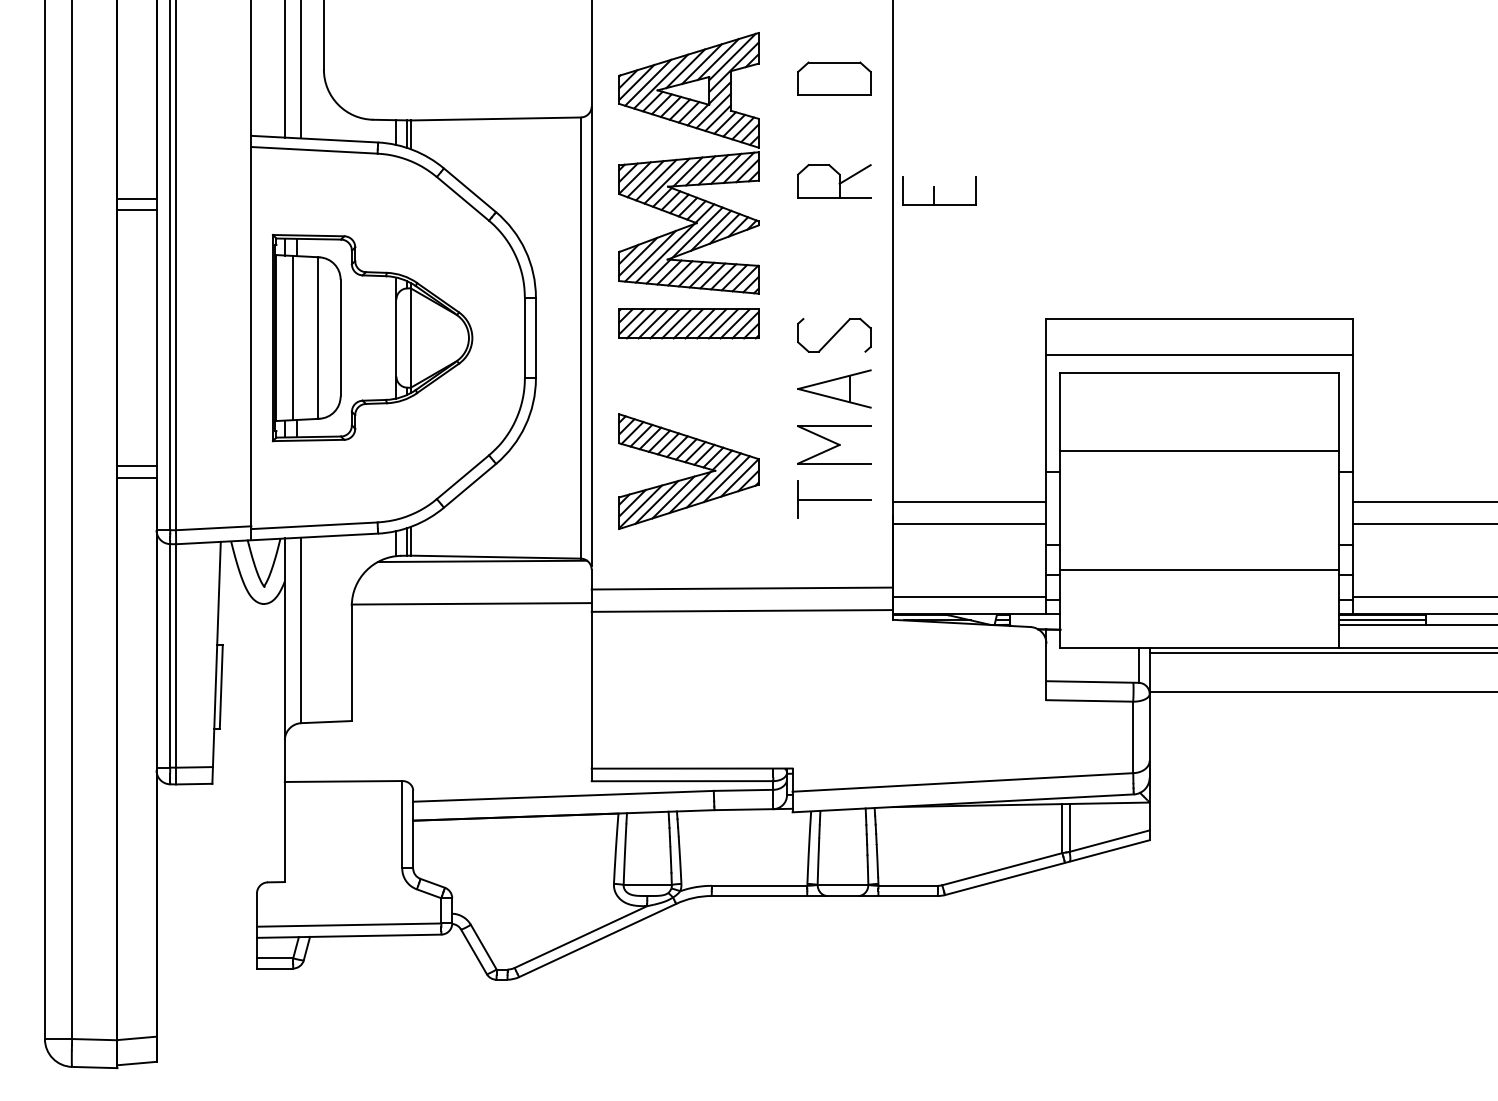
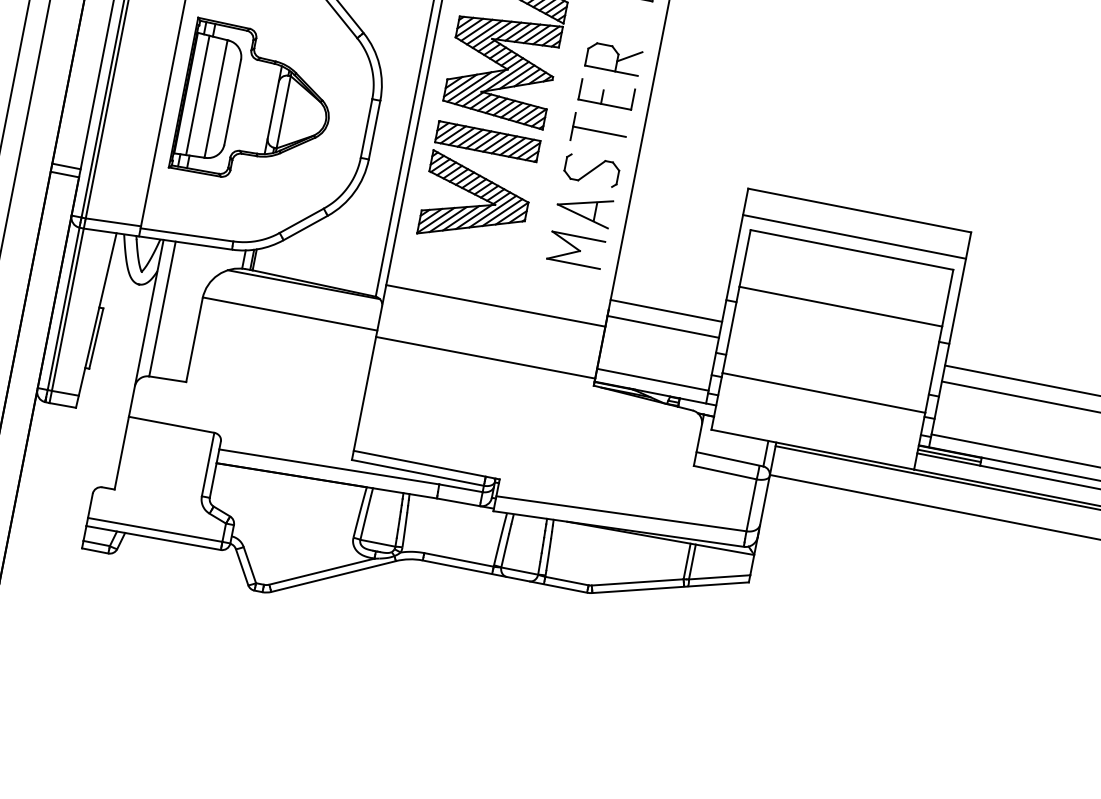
part: (939, 190) -> (606, 93), moved
part: (688, 471) -> (475, 201), moved
part: (834, 499) -> (599, 131), moved
line: (742, 588) -> (495, 305), moved

